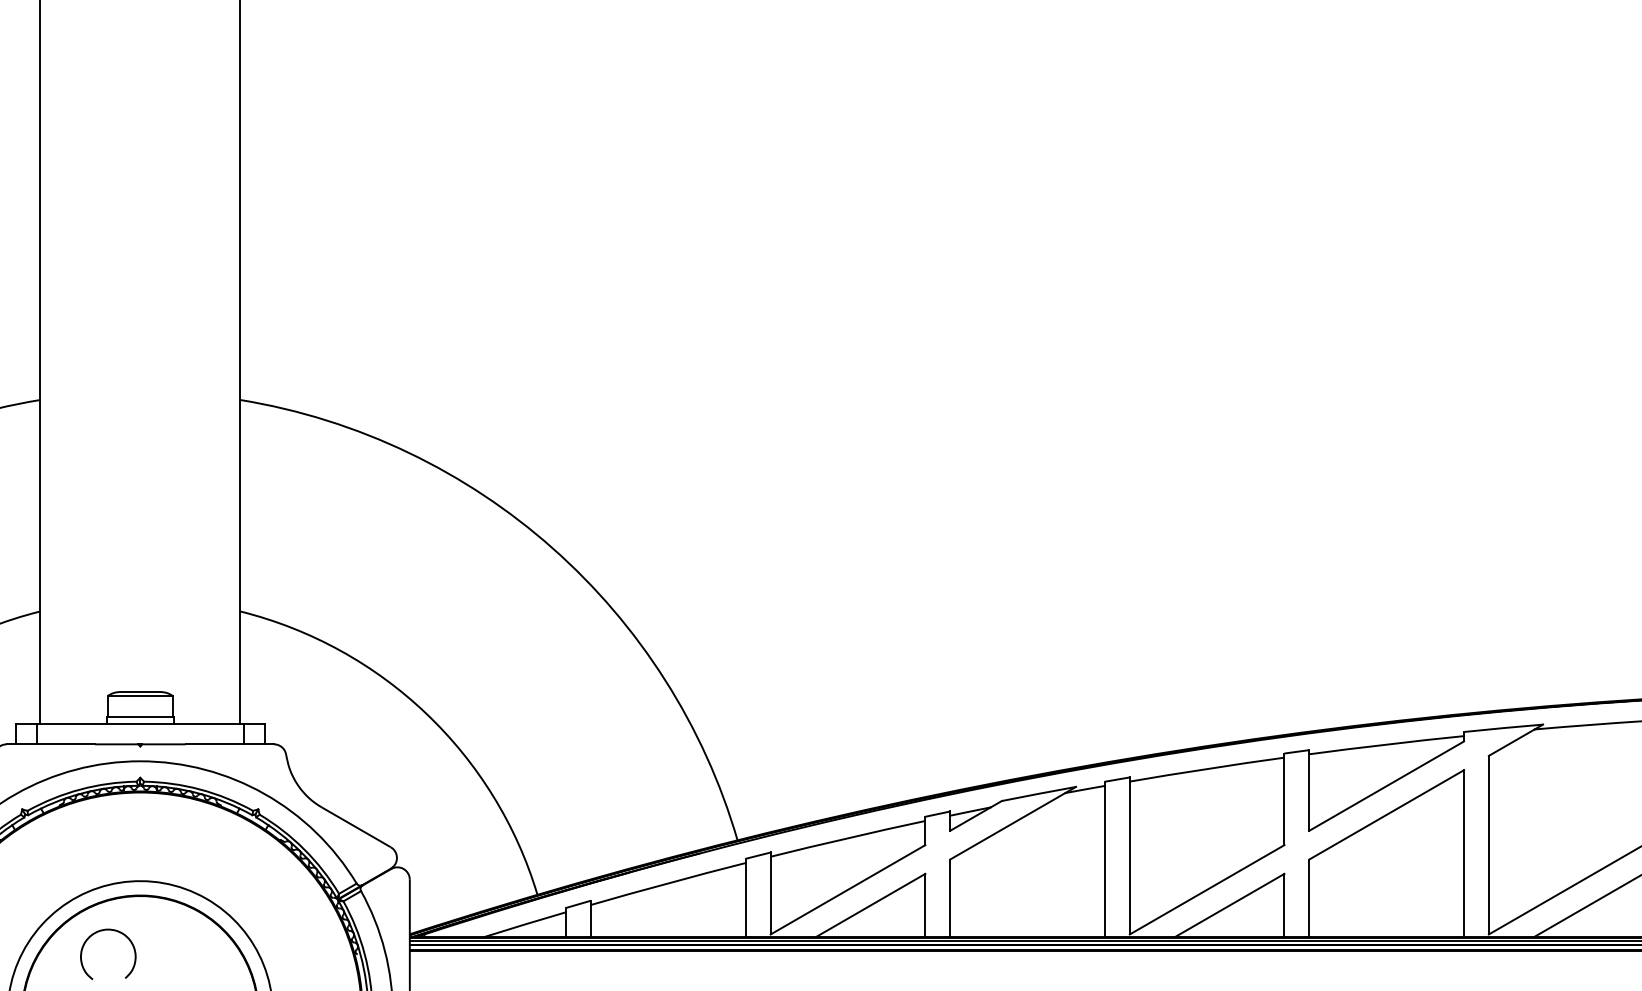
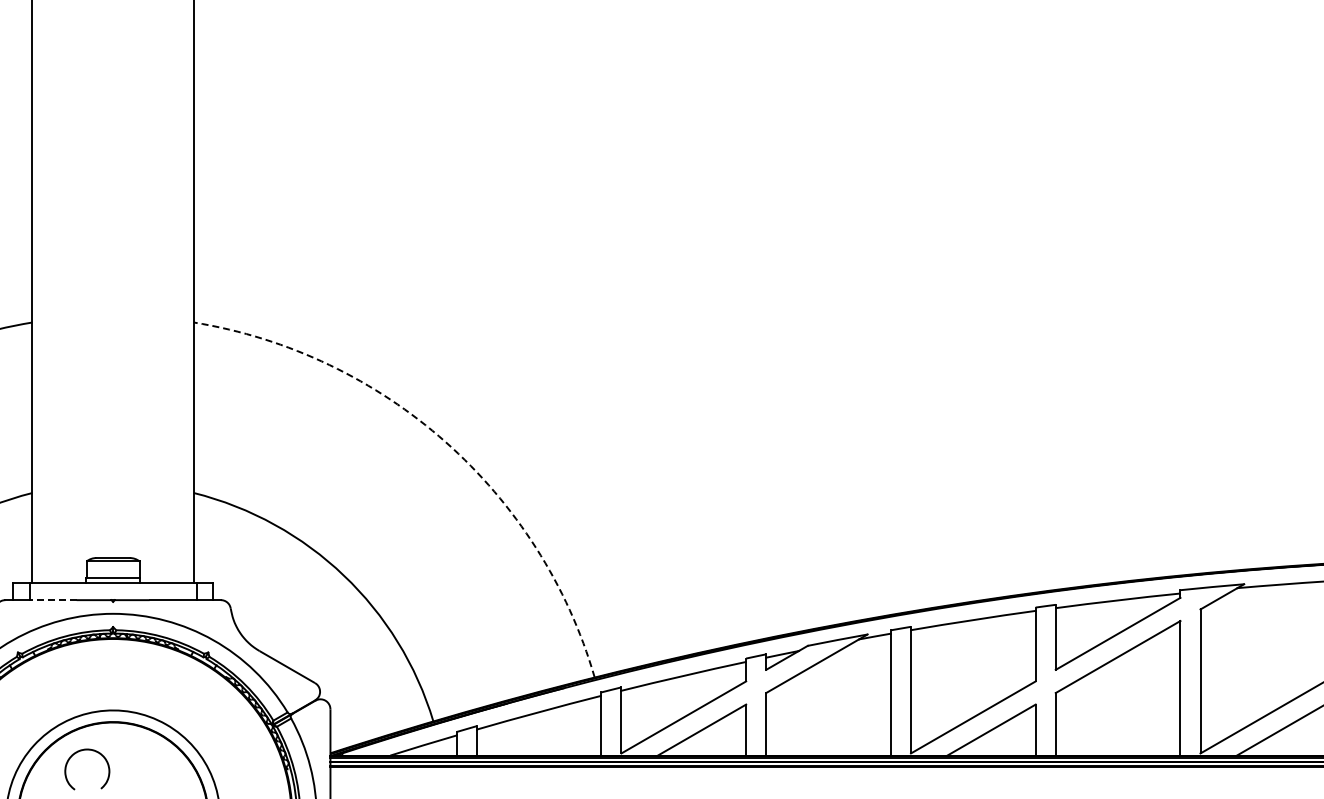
arc: (552, 548) -> (445, 442), solid -> dashed
line: (66, 744) -> (53, 600), solid -> dashed

